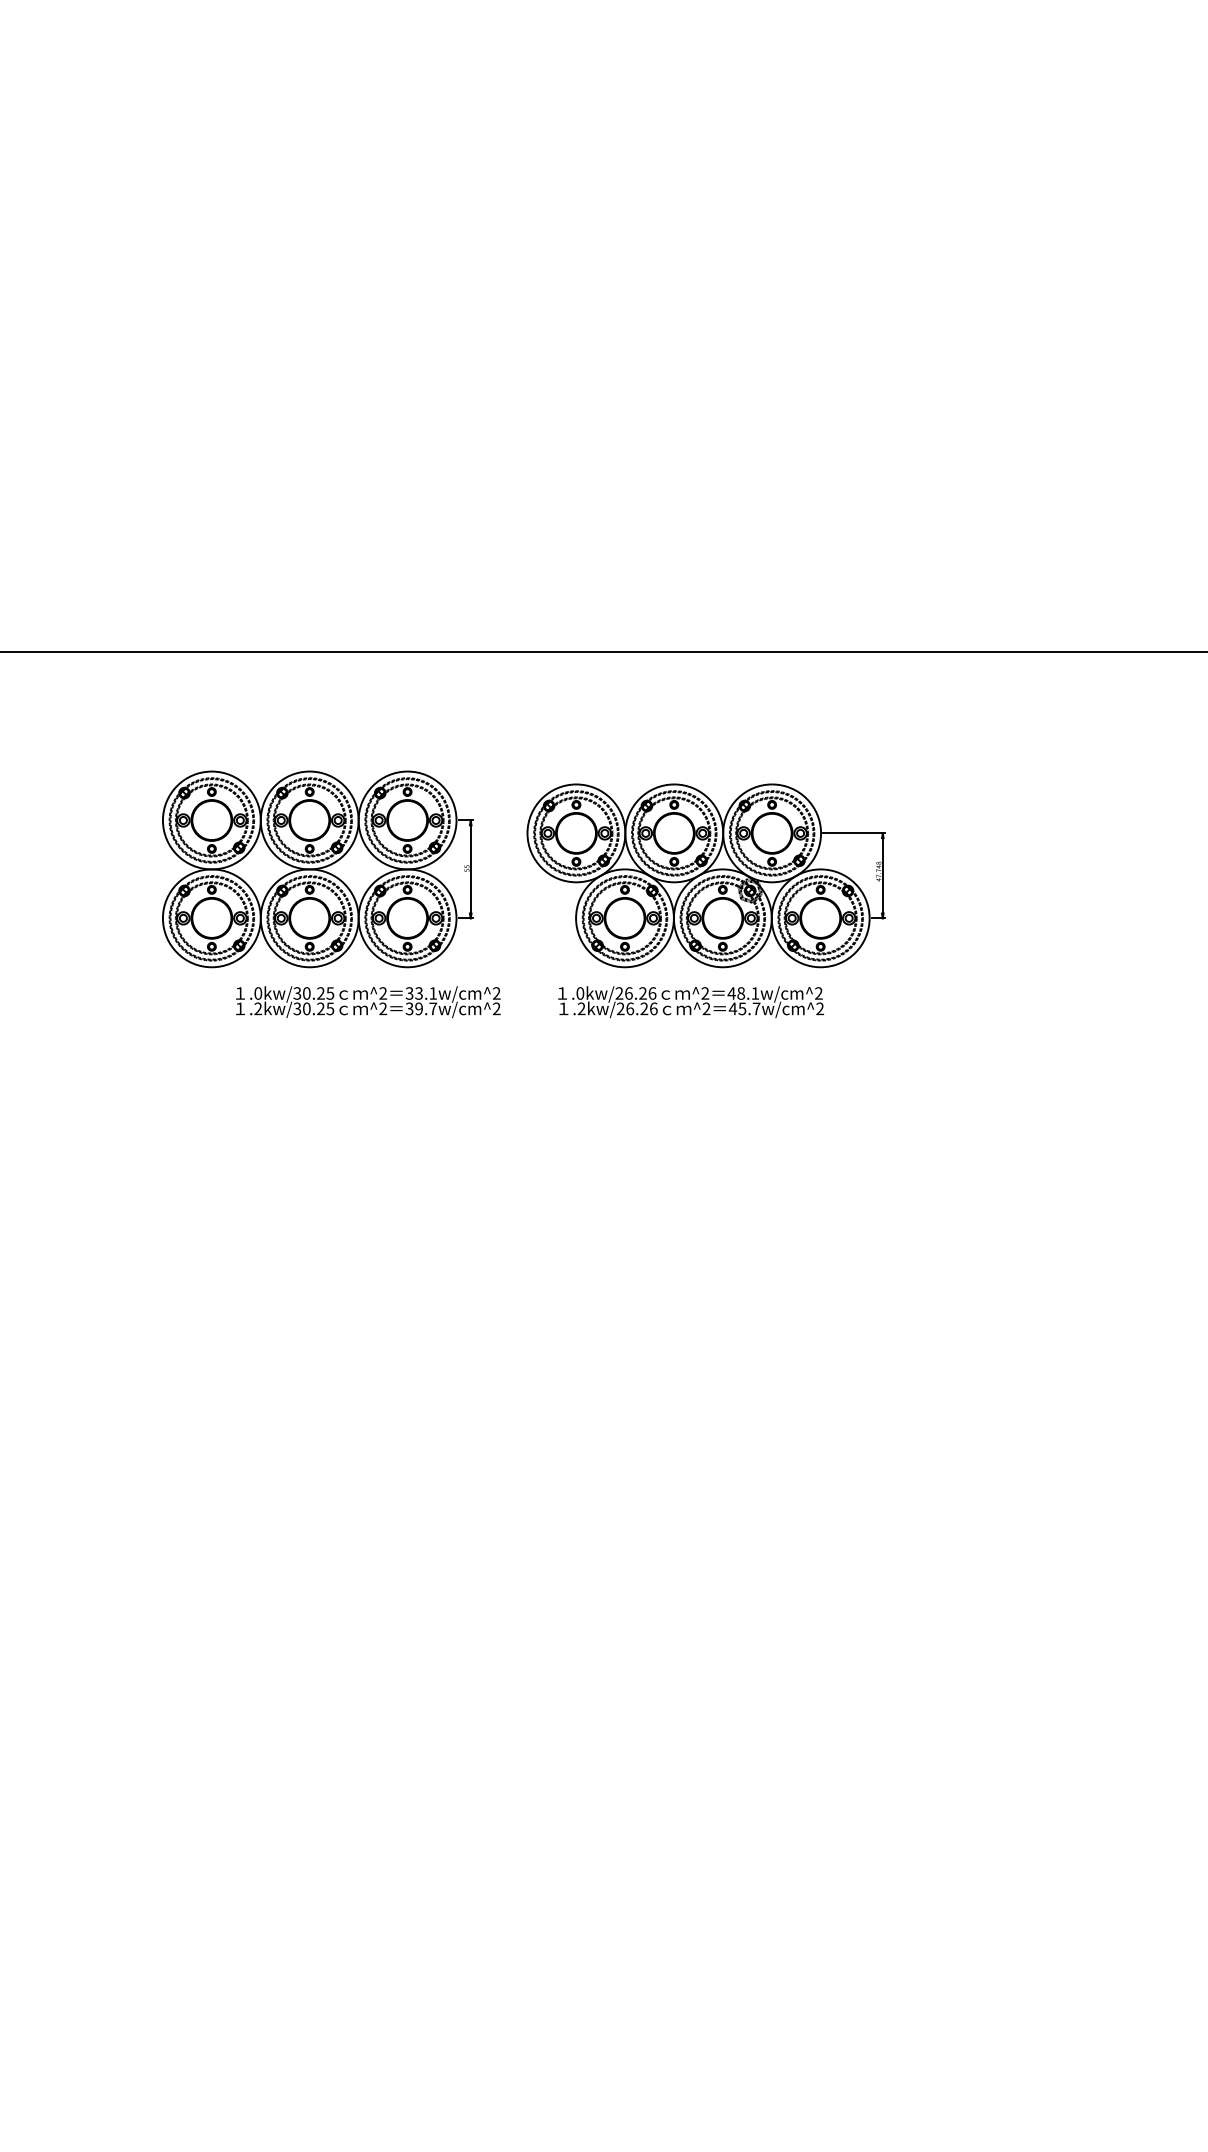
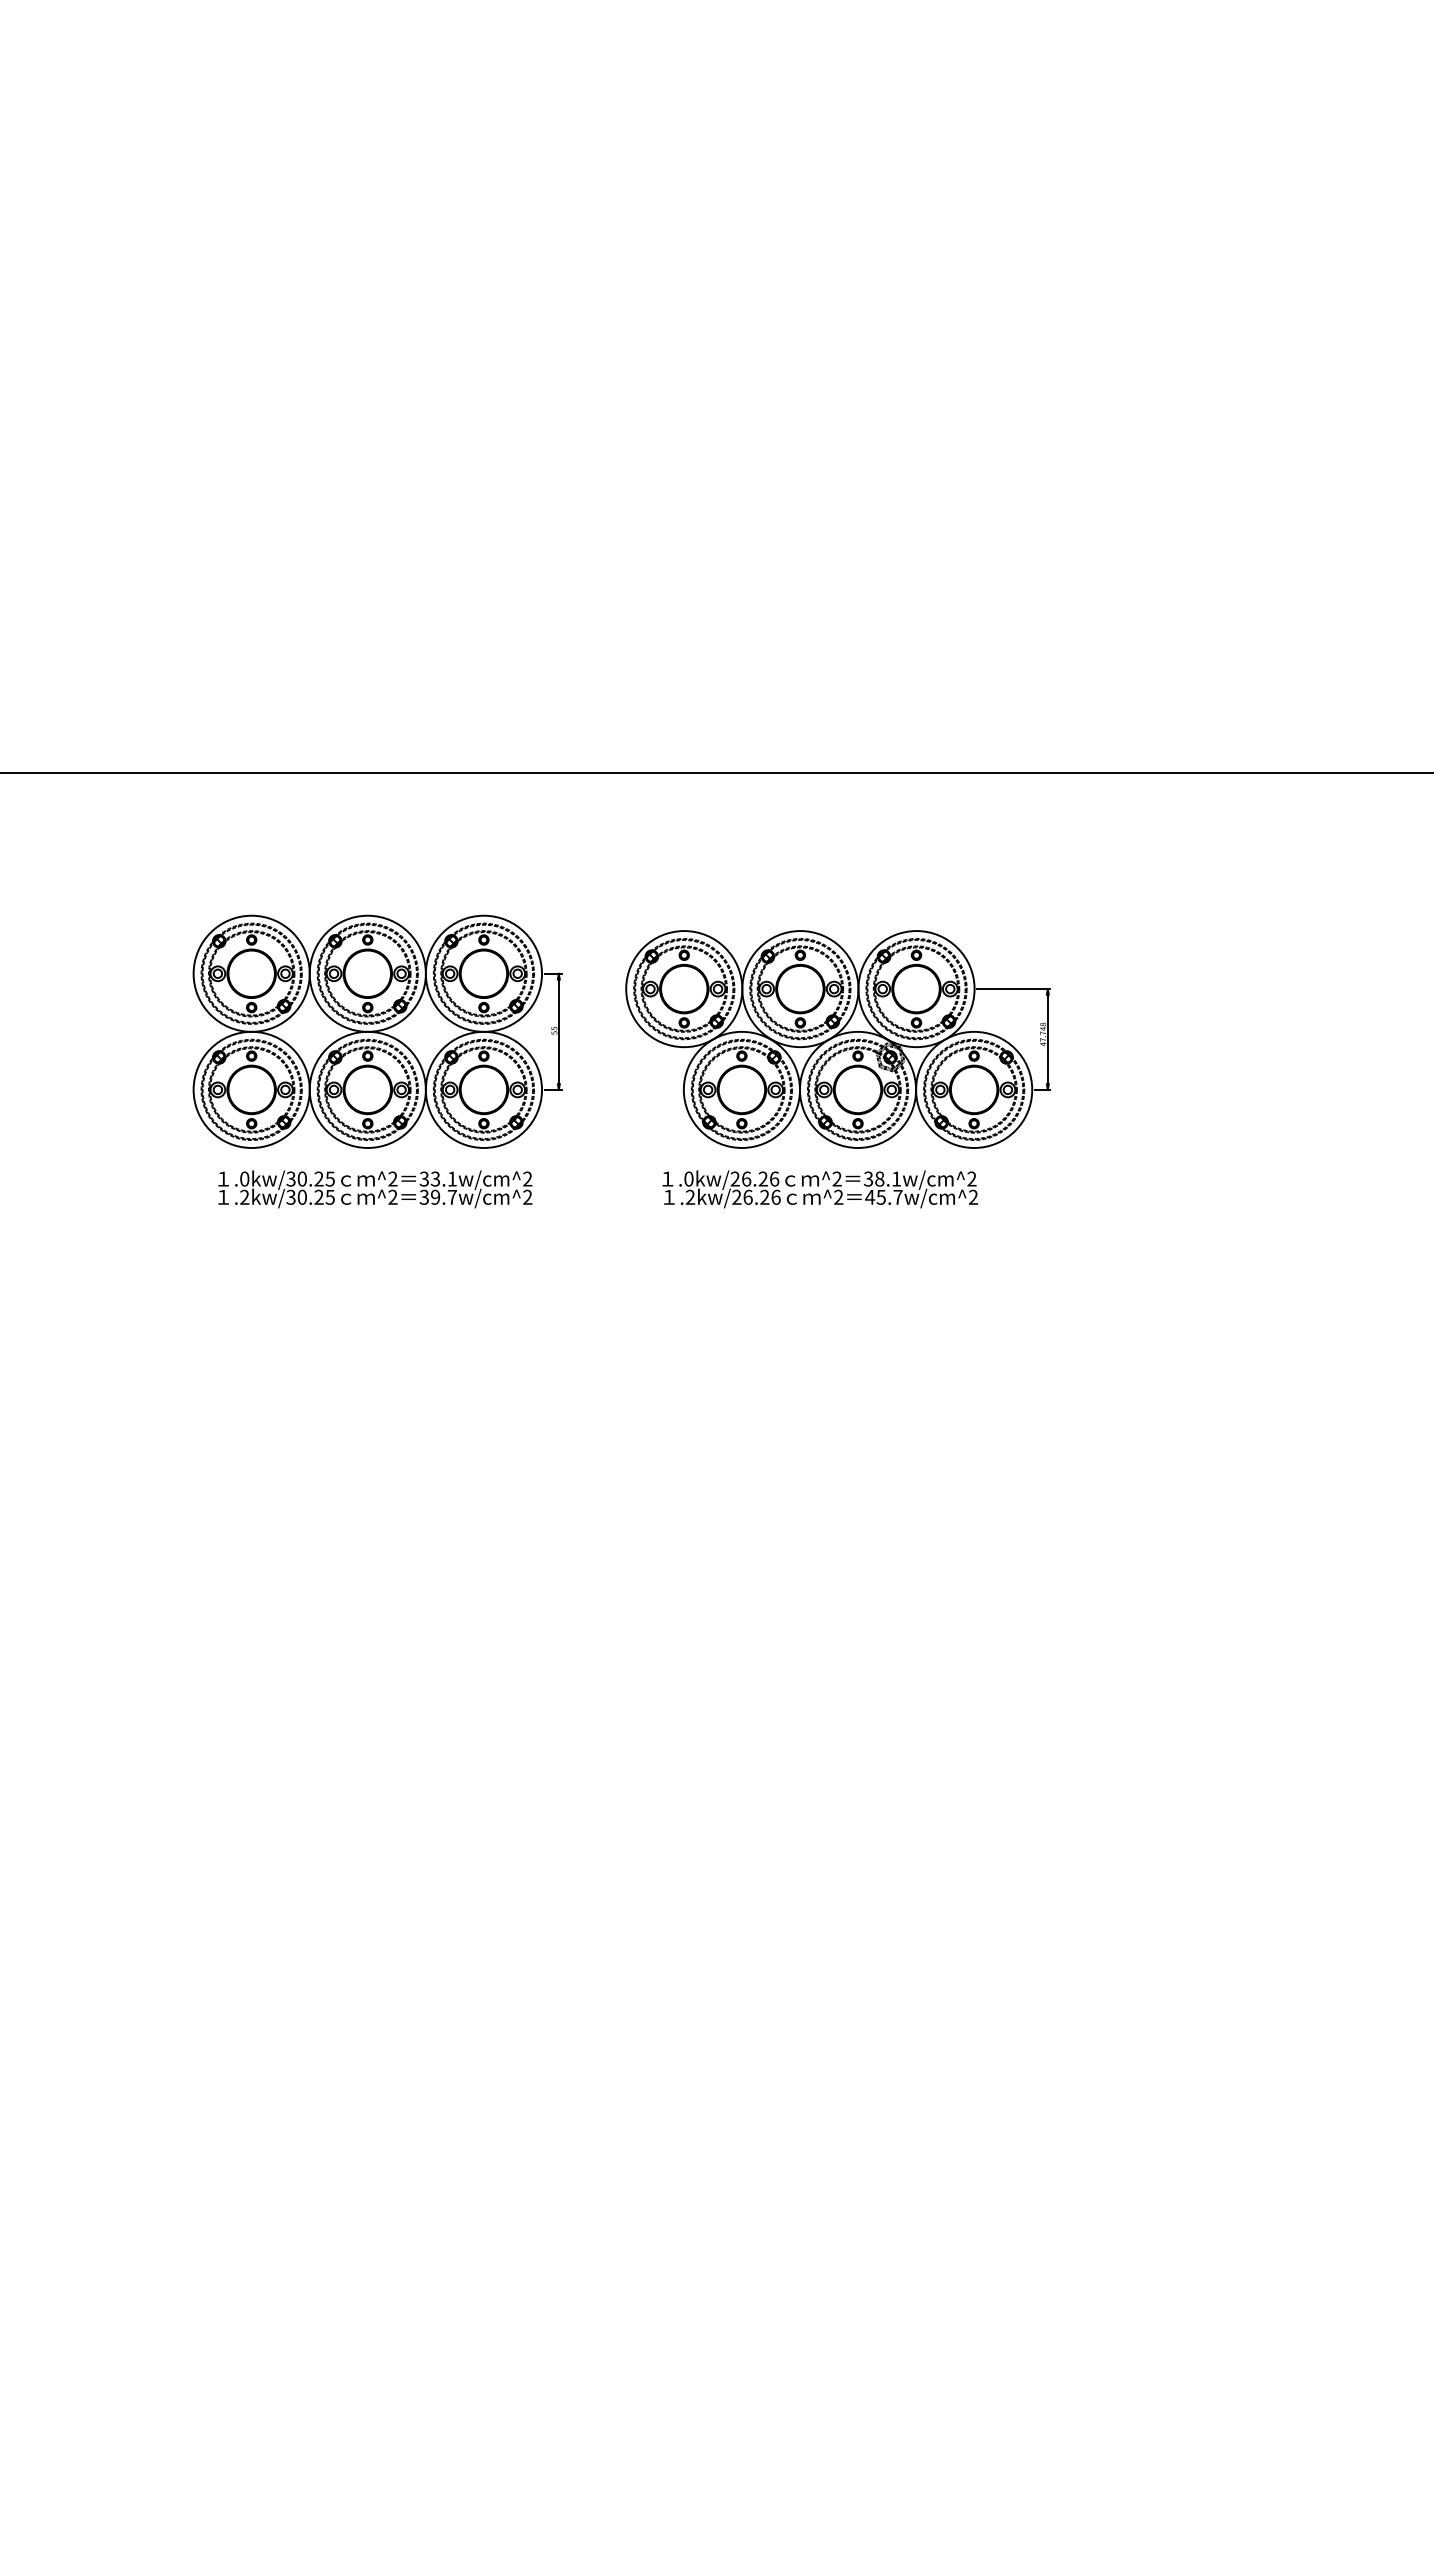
text: (731, 992) -> (868, 1178), 48.1w/cm^ -> 38.1w/cm^
text: (368, 1002) -> (375, 1189), moved

